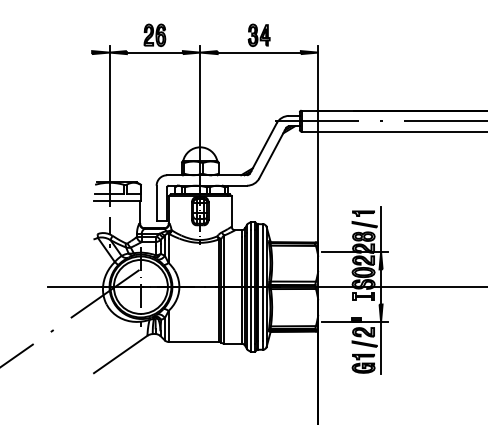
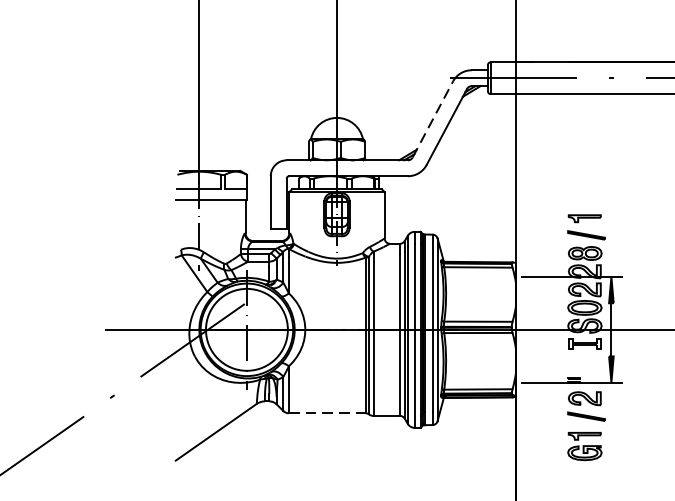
line: (263, 147) -> (432, 118), solid -> dashed
line: (381, 229) -> (612, 242), removed
line: (194, 341) -> (328, 412), solid -> dashed
line: (381, 347) -> (612, 421), removed

